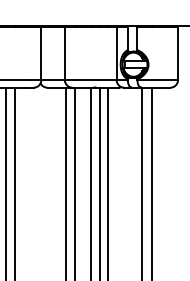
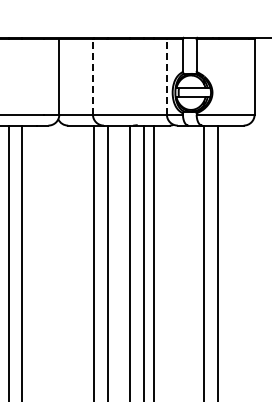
line: (64, 54) -> (92, 77), solid -> dashed
line: (116, 54) -> (166, 77), solid -> dashed

